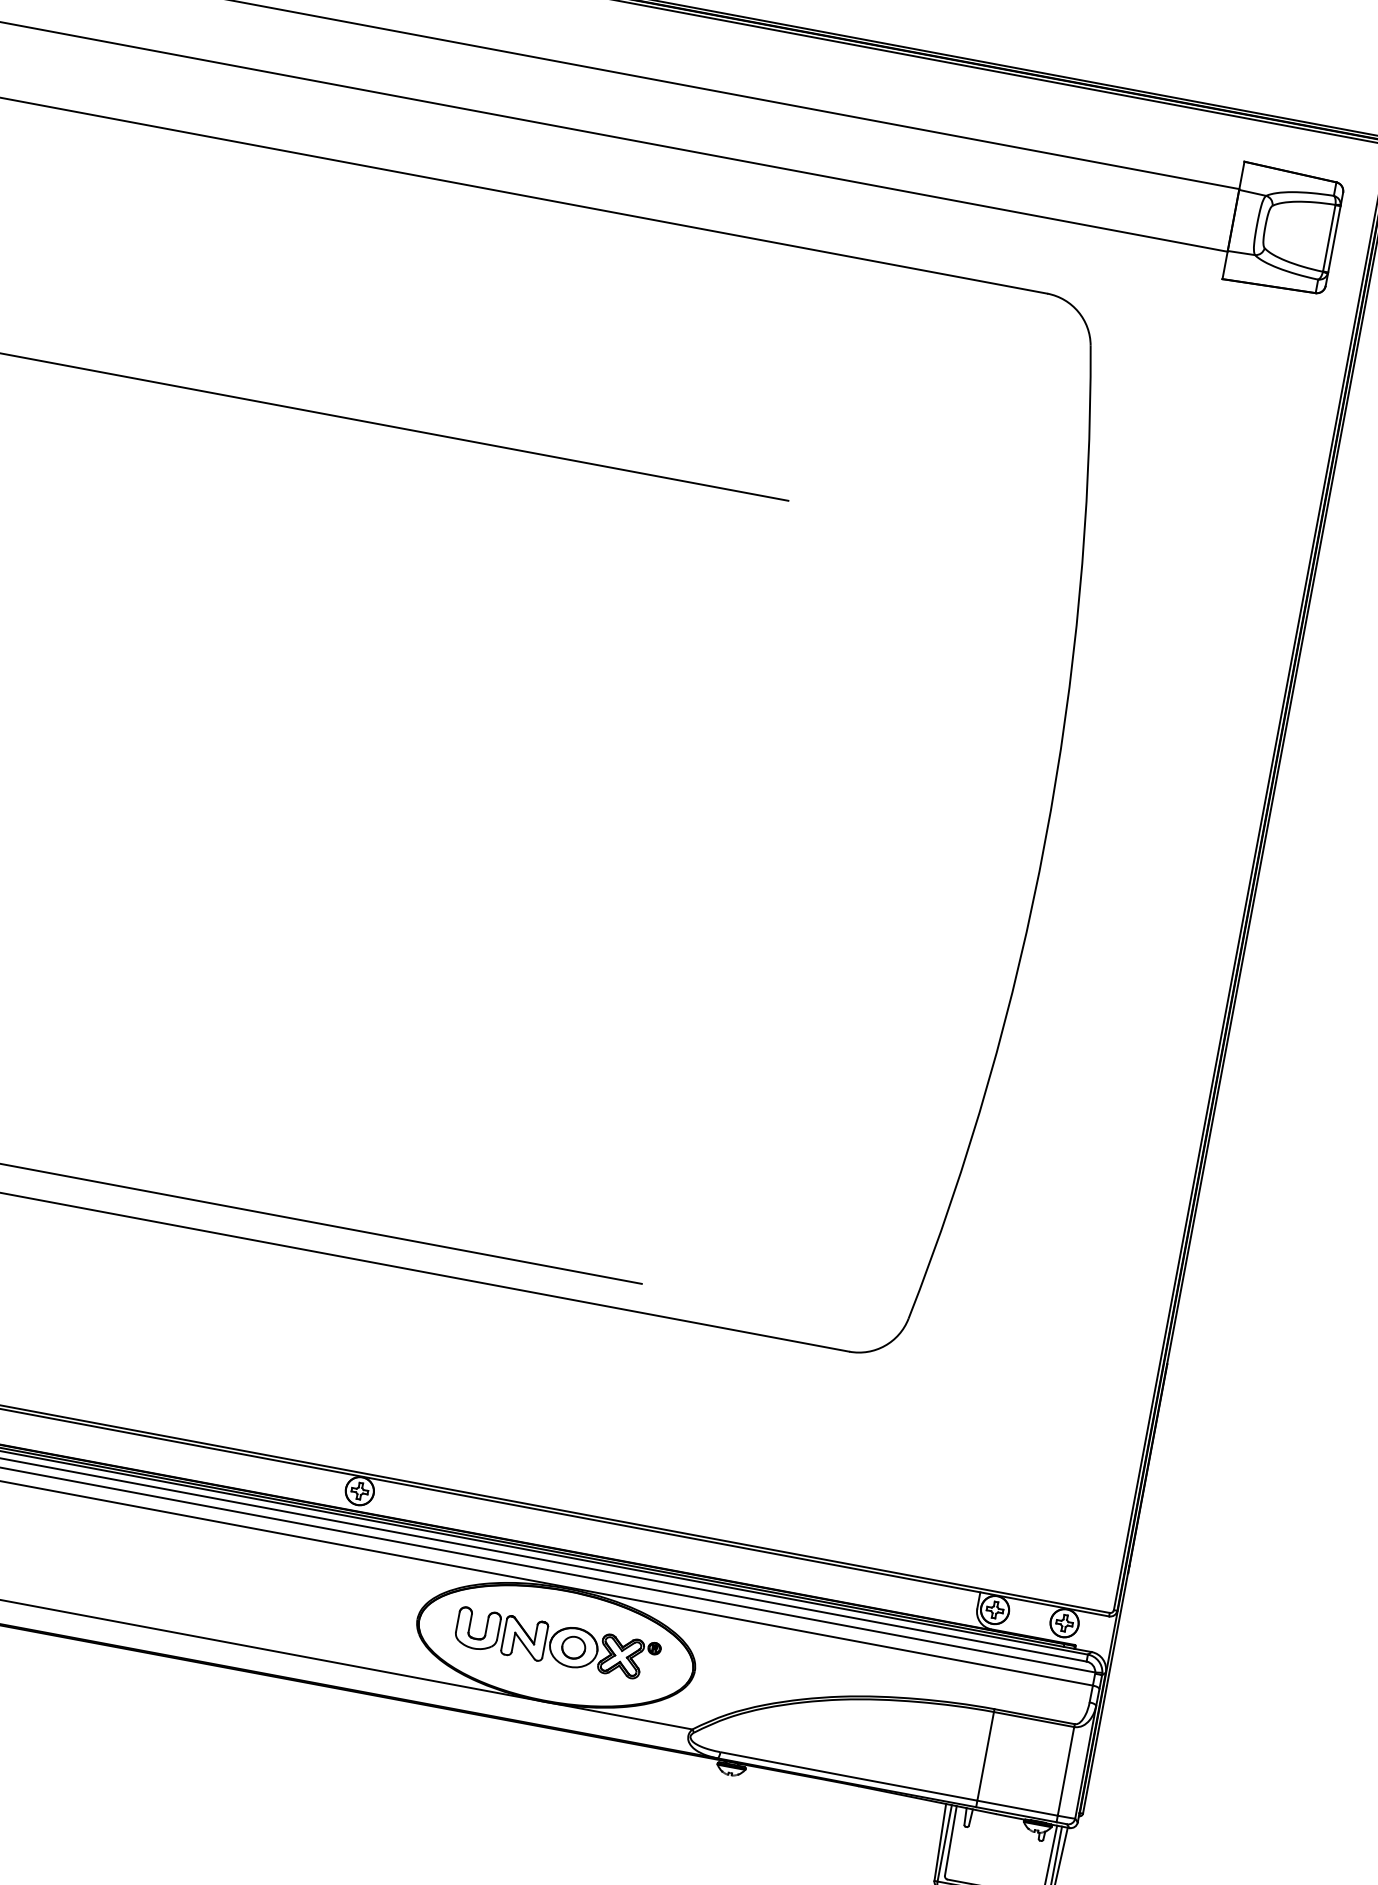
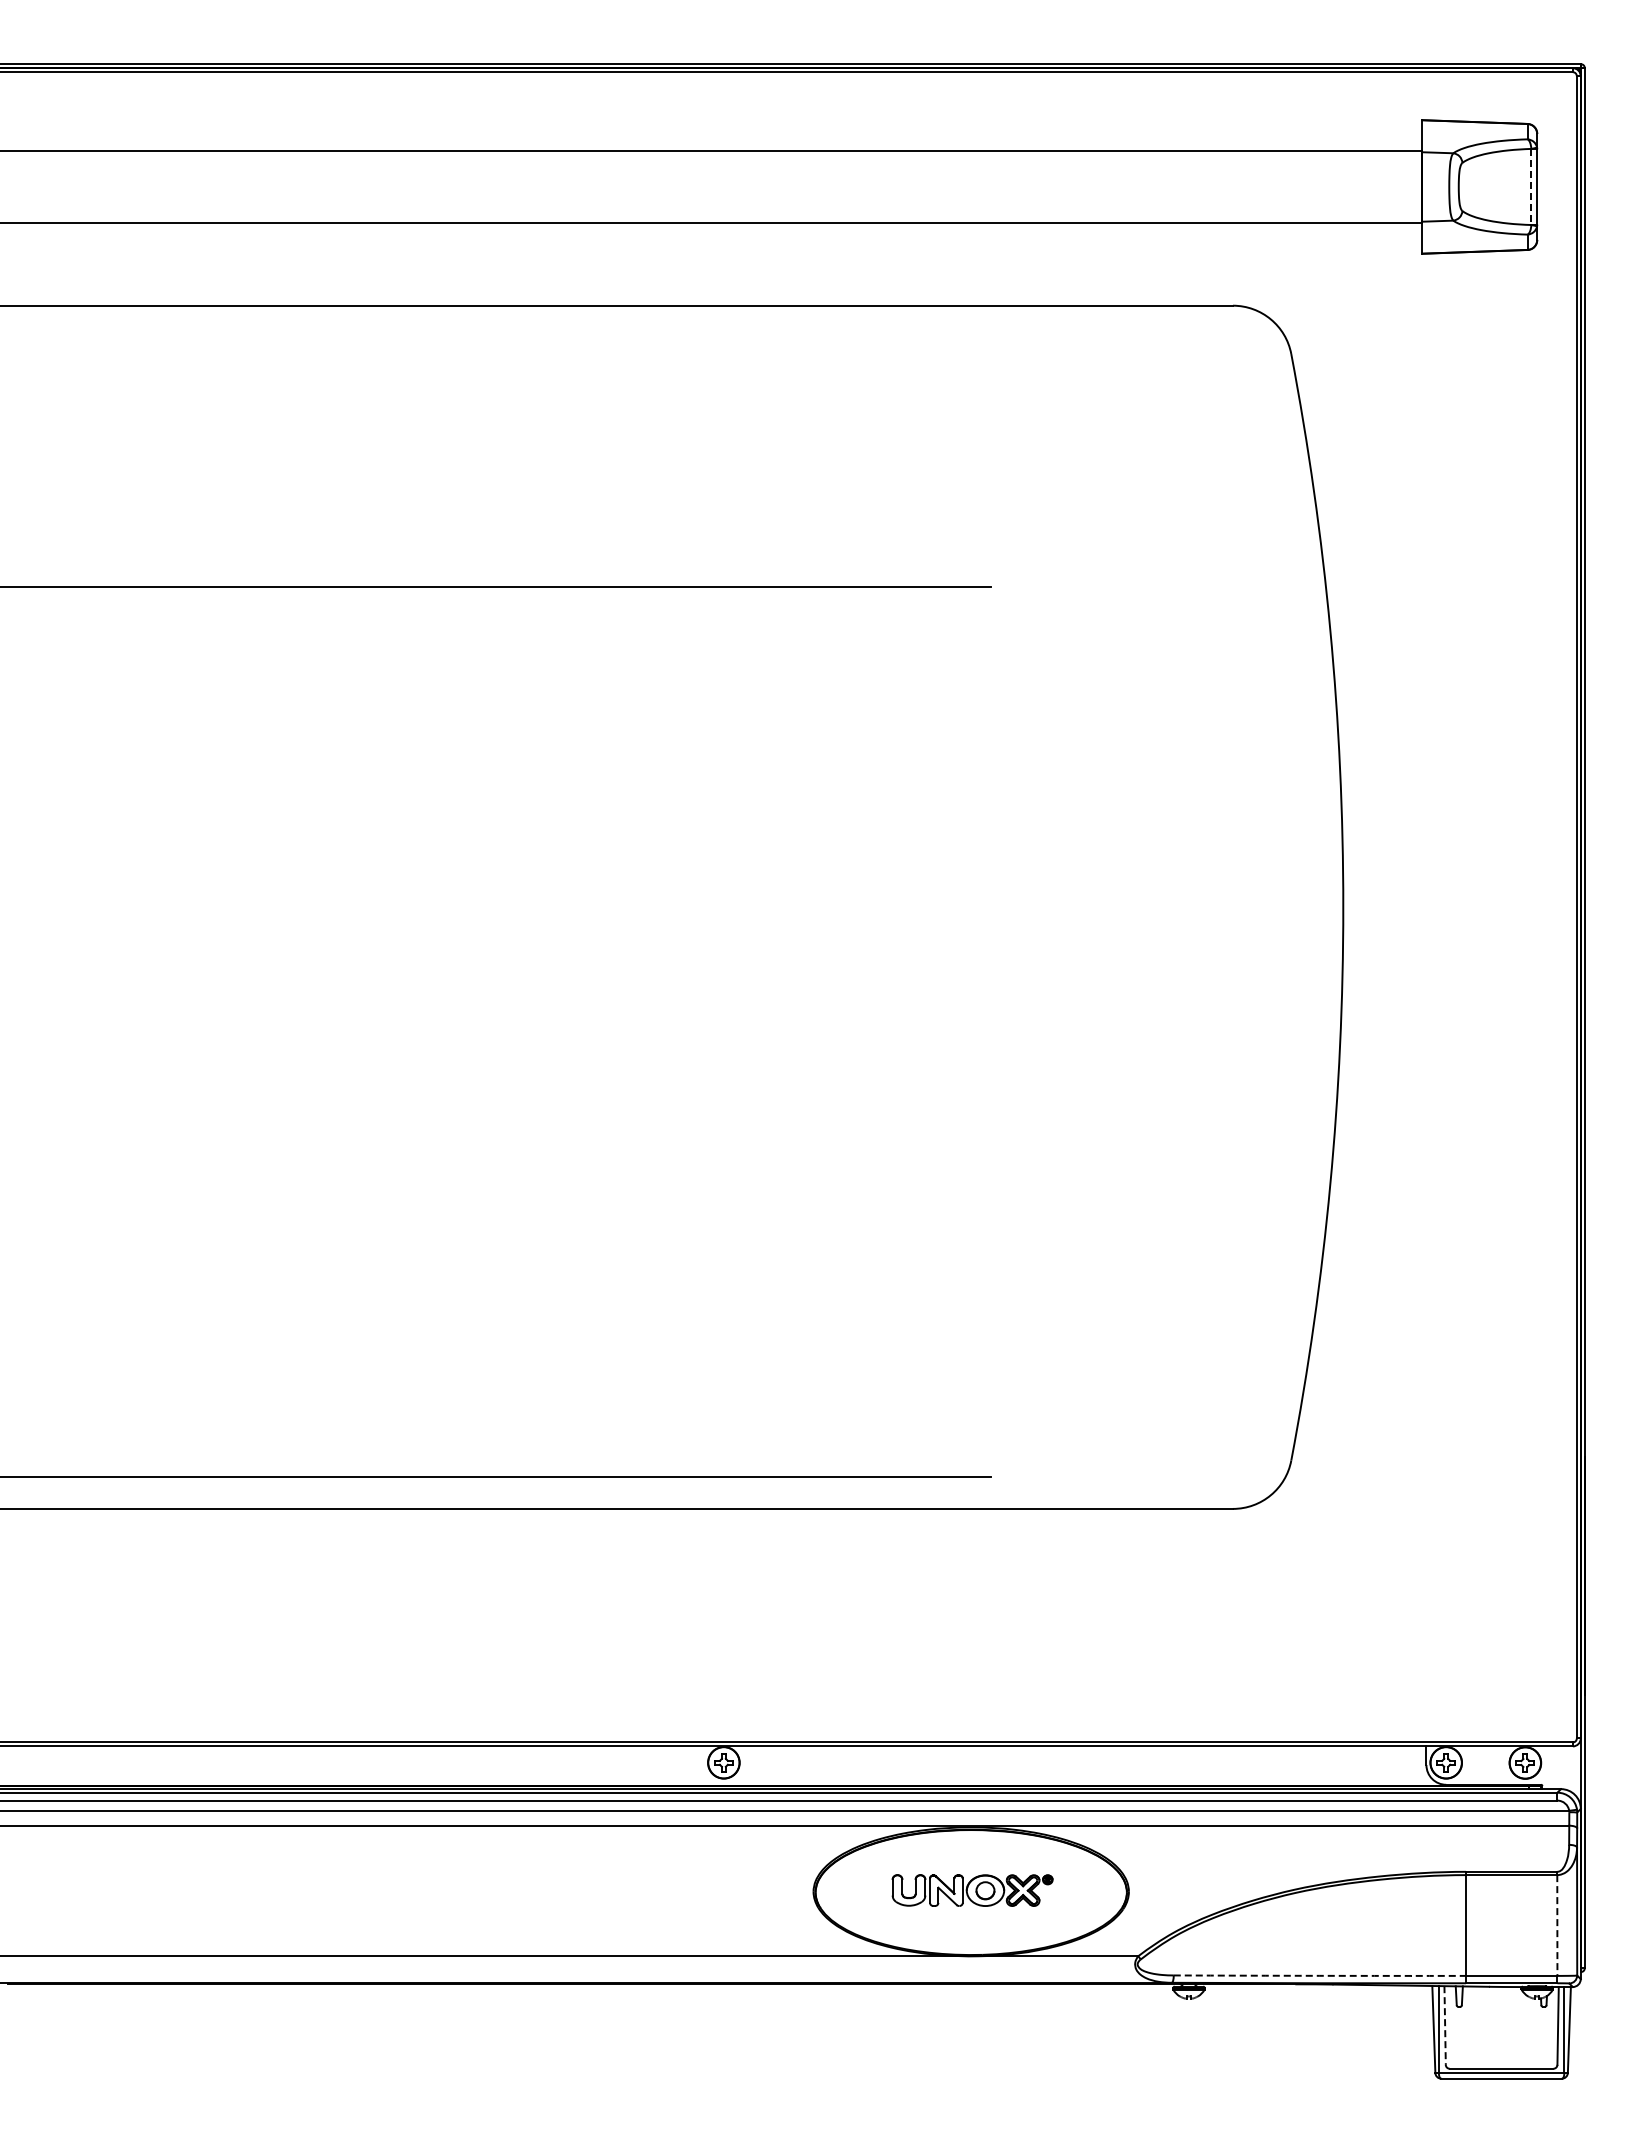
line: (1329, 237) -> (1531, 186), solid -> dashed
part: (557, 1644) -> (972, 1890), size x0.7
line: (1065, 1772) -> (1557, 1926), solid -> dashed
arc: (848, 1776) -> (1319, 1975), solid -> dashed
line: (951, 1841) -> (1445, 2026), solid -> dashed

